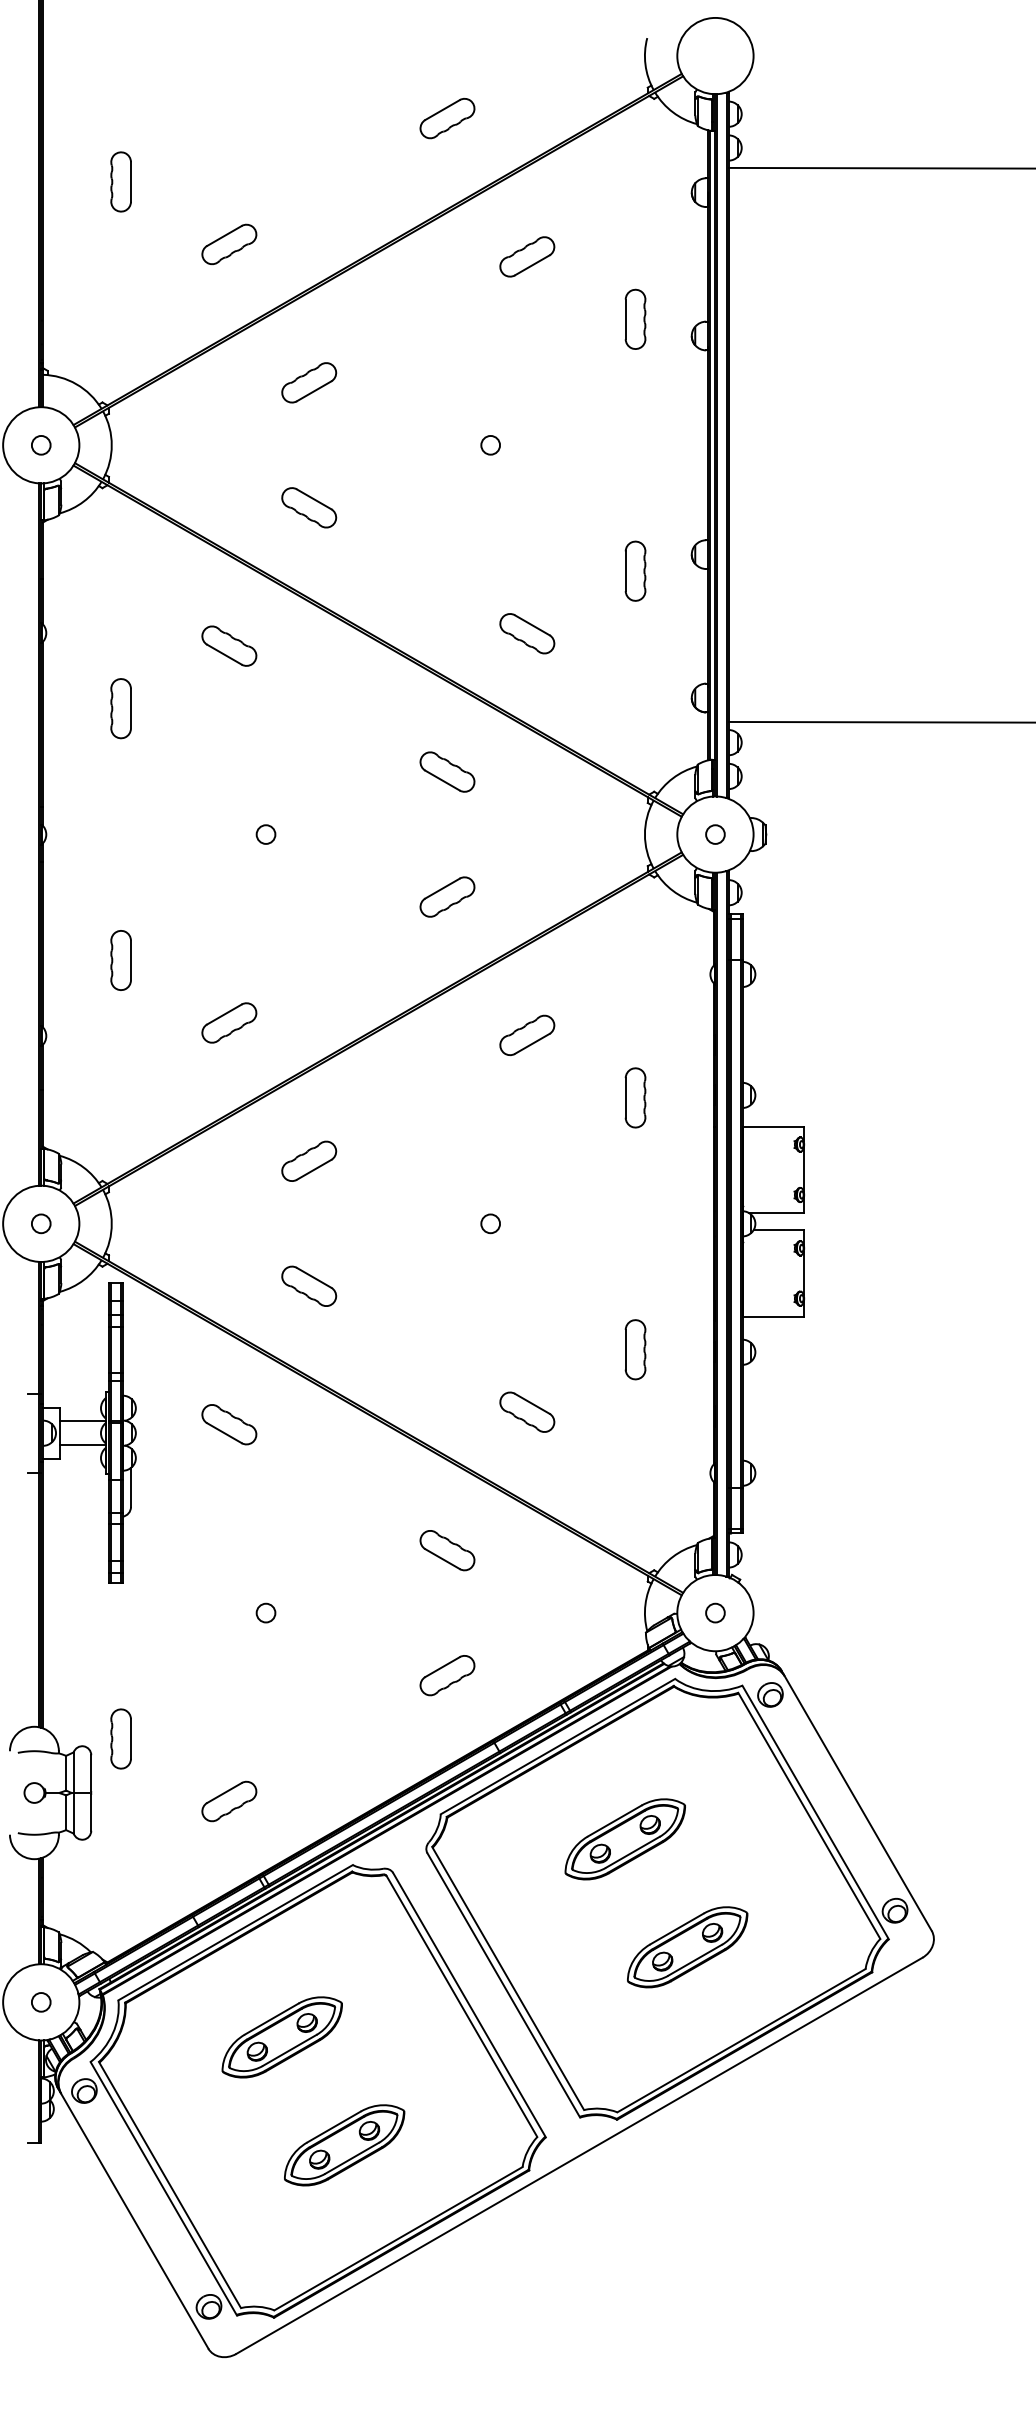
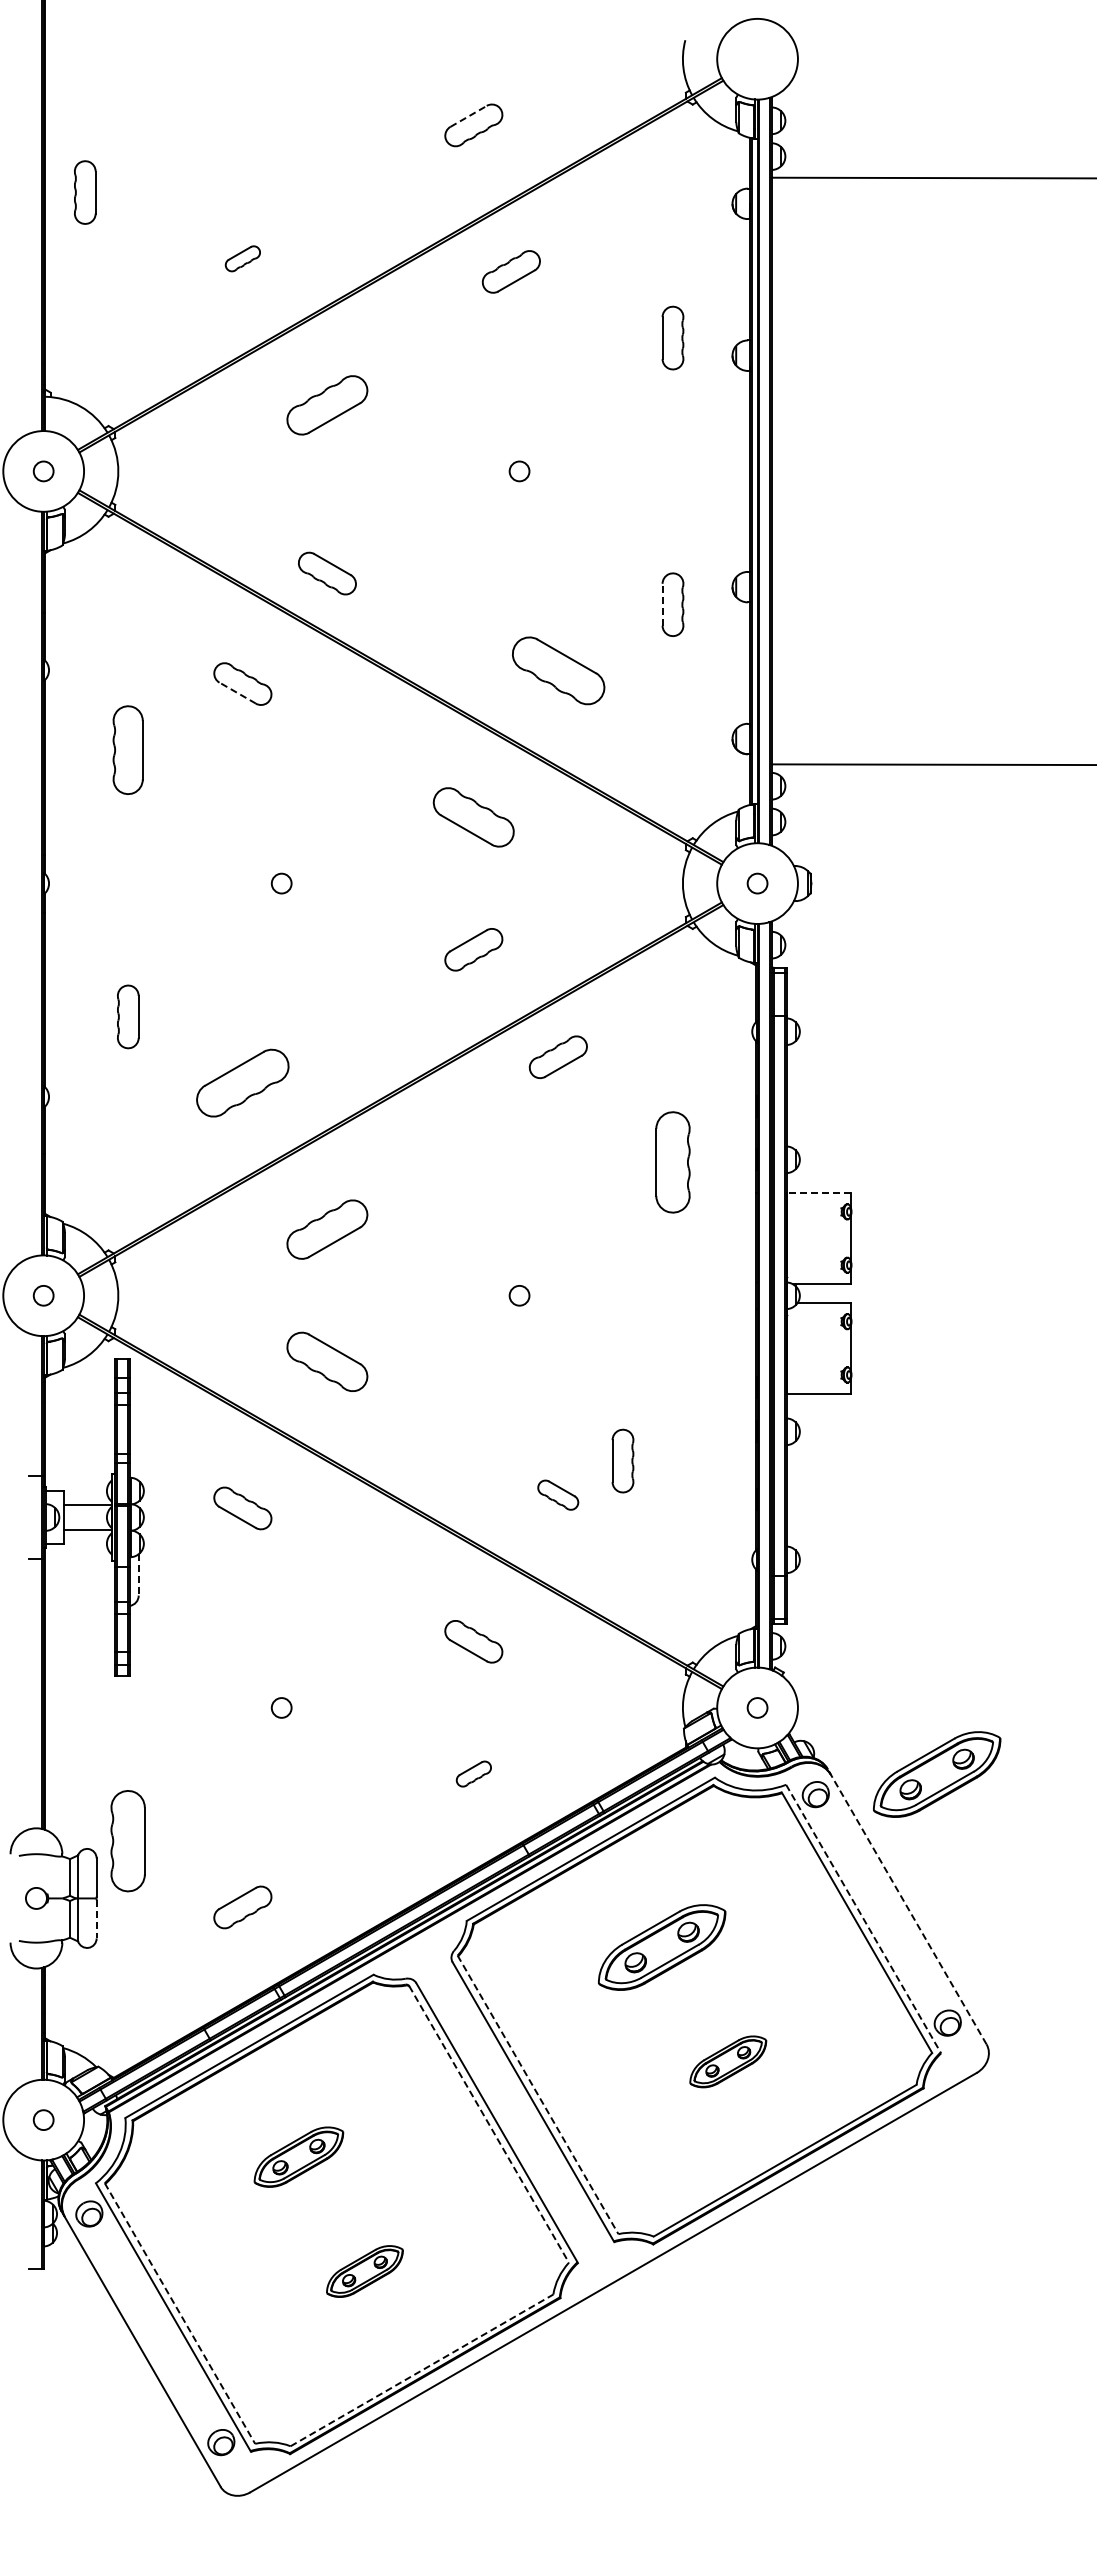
line: (442, 110) -> (468, 116), solid -> dashed
part: (121, 181) -> (85, 192), moved
part: (229, 244) -> (242, 258), size x0.6
part: (526, 256) -> (510, 271), moved
part: (309, 382) -> (327, 404), size x1.4
part: (309, 507) -> (327, 573), moved
line: (625, 571) -> (662, 604), solid -> dashed
part: (526, 633) -> (557, 670), size x1.6
line: (224, 655) -> (237, 693), solid -> dashed
part: (121, 708) -> (128, 750), size x1.4
part: (447, 772) -> (473, 817), size x1.4
part: (229, 1022) -> (242, 1082), size x1.6
part: (526, 1034) -> (557, 1056), moved
part: (635, 1097) -> (672, 1162), size x1.6
line: (772, 1126) -> (818, 1192), solid -> dashed
part: (309, 1161) -> (327, 1229), size x1.4
part: (309, 1285) -> (327, 1361), size x1.4
part: (635, 1349) -> (622, 1460), moved
part: (526, 1411) -> (557, 1494), size x0.7
line: (130, 1487) -> (138, 1574), solid -> dashed
part: (447, 1675) -> (473, 1773), size x0.6
part: (885, 1675) -> (937, 1774), added
part: (121, 1739) -> (128, 1841), size x1.6
line: (856, 1800) -> (906, 1906), solid -> dashed
line: (91, 1812) -> (96, 1919), solid -> dashed
line: (815, 1812) -> (863, 1919), solid -> dashed
part: (687, 1946) -> (728, 2061), size x0.6
line: (508, 1978) -> (538, 2094), solid -> dashed
line: (462, 2006) -> (489, 2124), solid -> dashed
part: (281, 2036) -> (298, 2156), size x0.7
part: (344, 2145) -> (364, 2271), size x0.6
line: (170, 2184) -> (180, 2313), solid -> dashed
line: (398, 2238) -> (421, 2370), solid -> dashed

